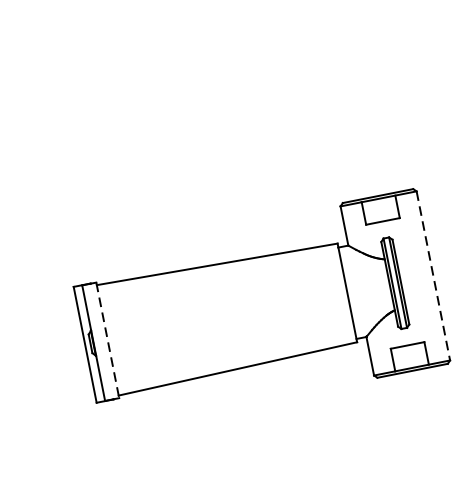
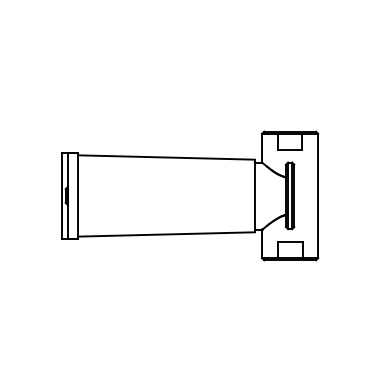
line: (434, 276) -> (318, 196), dashed -> solid
line: (107, 339) -> (78, 195), dashed -> solid

